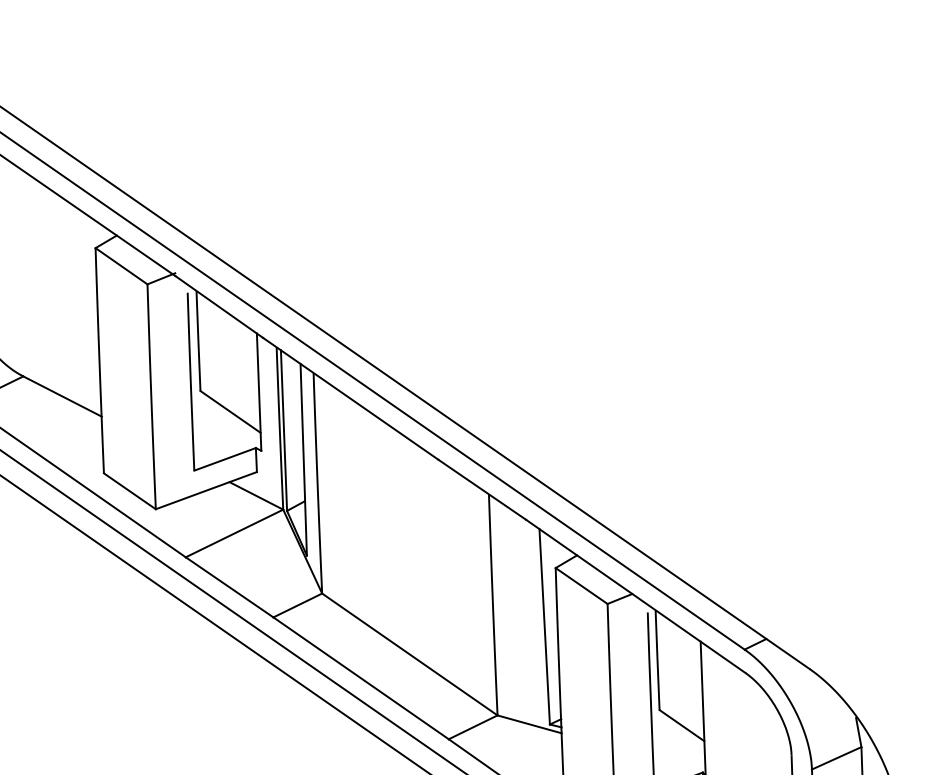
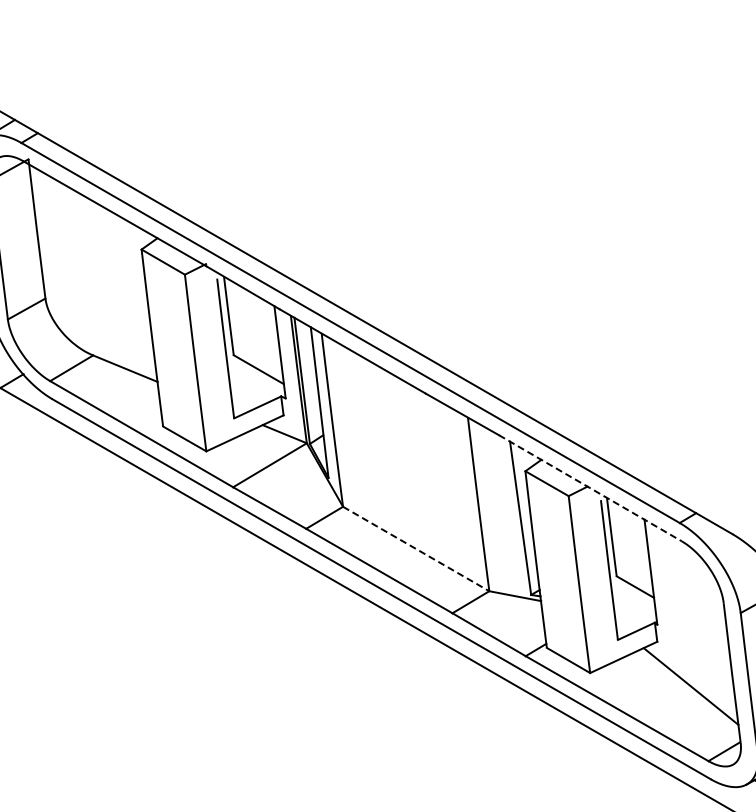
line: (635, 596) -> (590, 488), solid -> dashed
line: (410, 655) -> (416, 549), solid -> dashed

